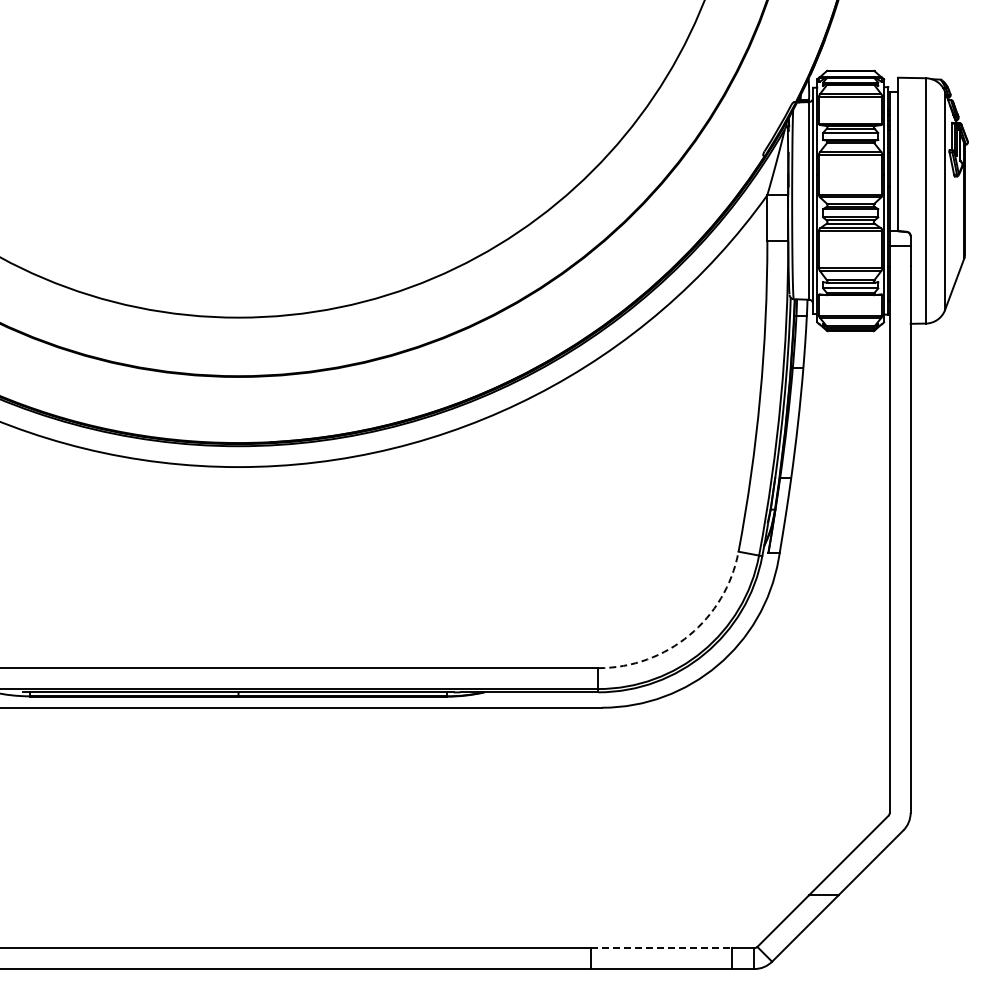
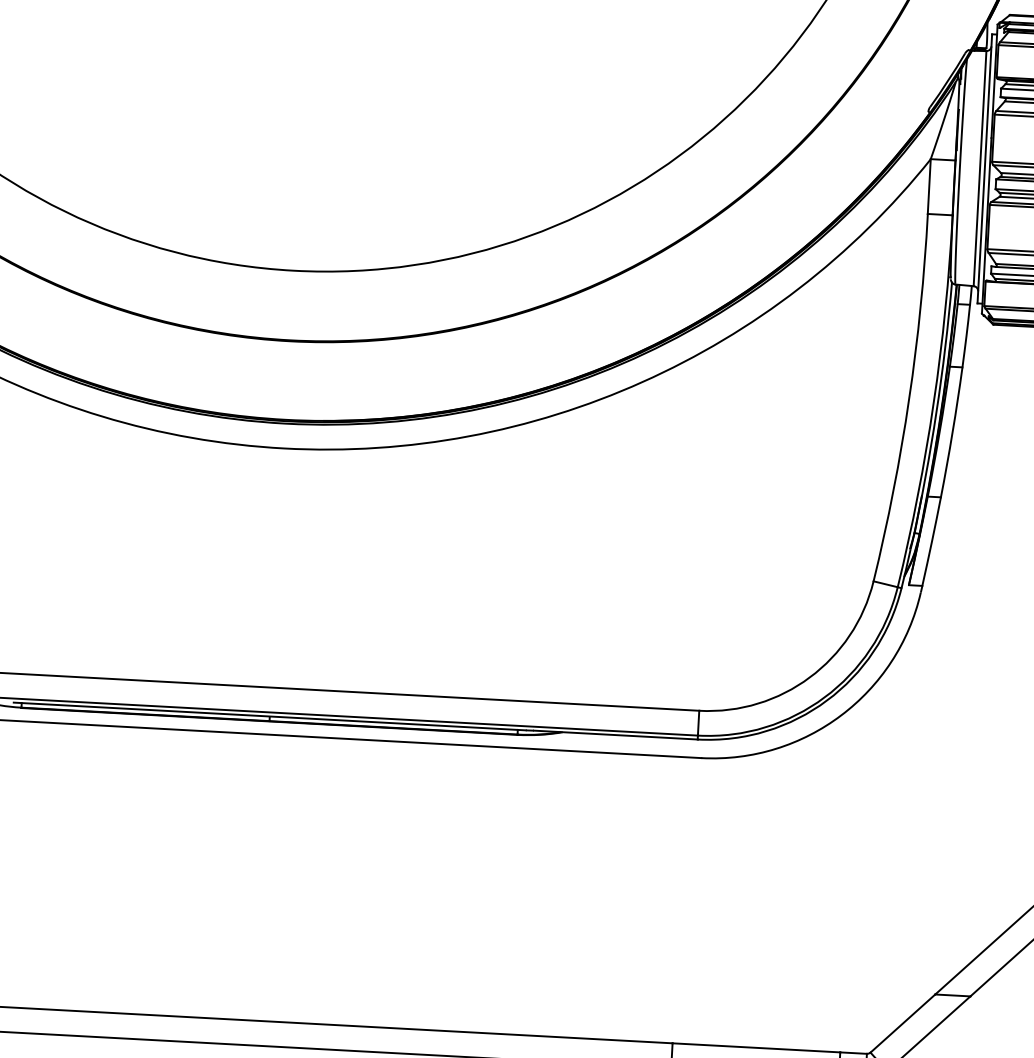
arc: (689, 635) -> (809, 677), dashed -> solid
line: (662, 948) -> (757, 1048), dashed -> solid

